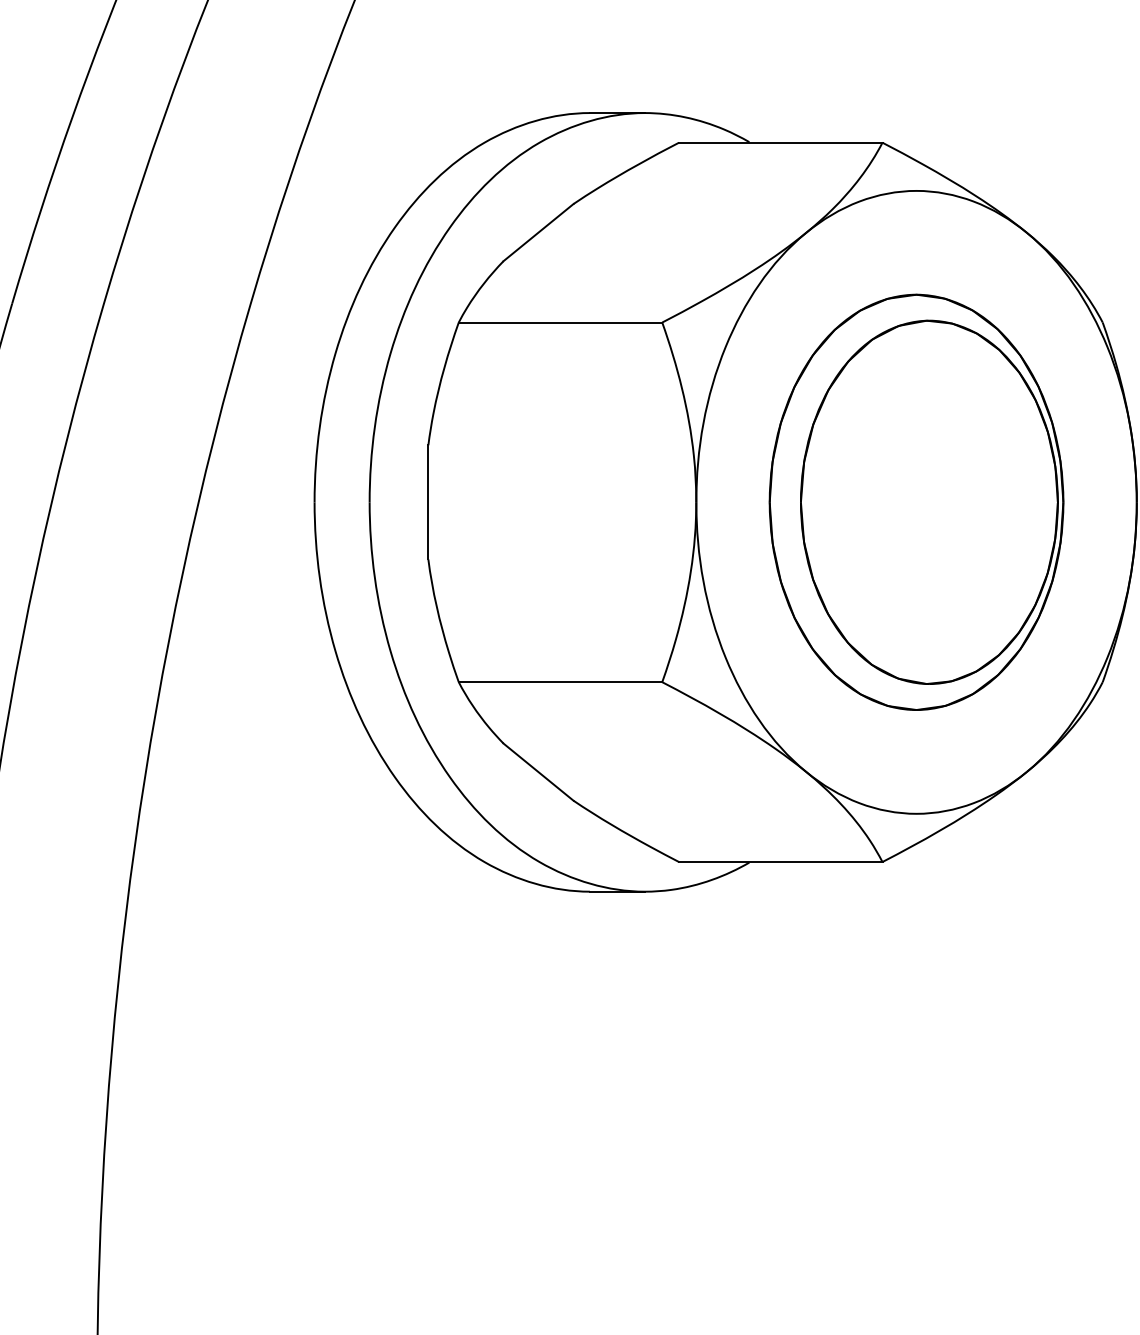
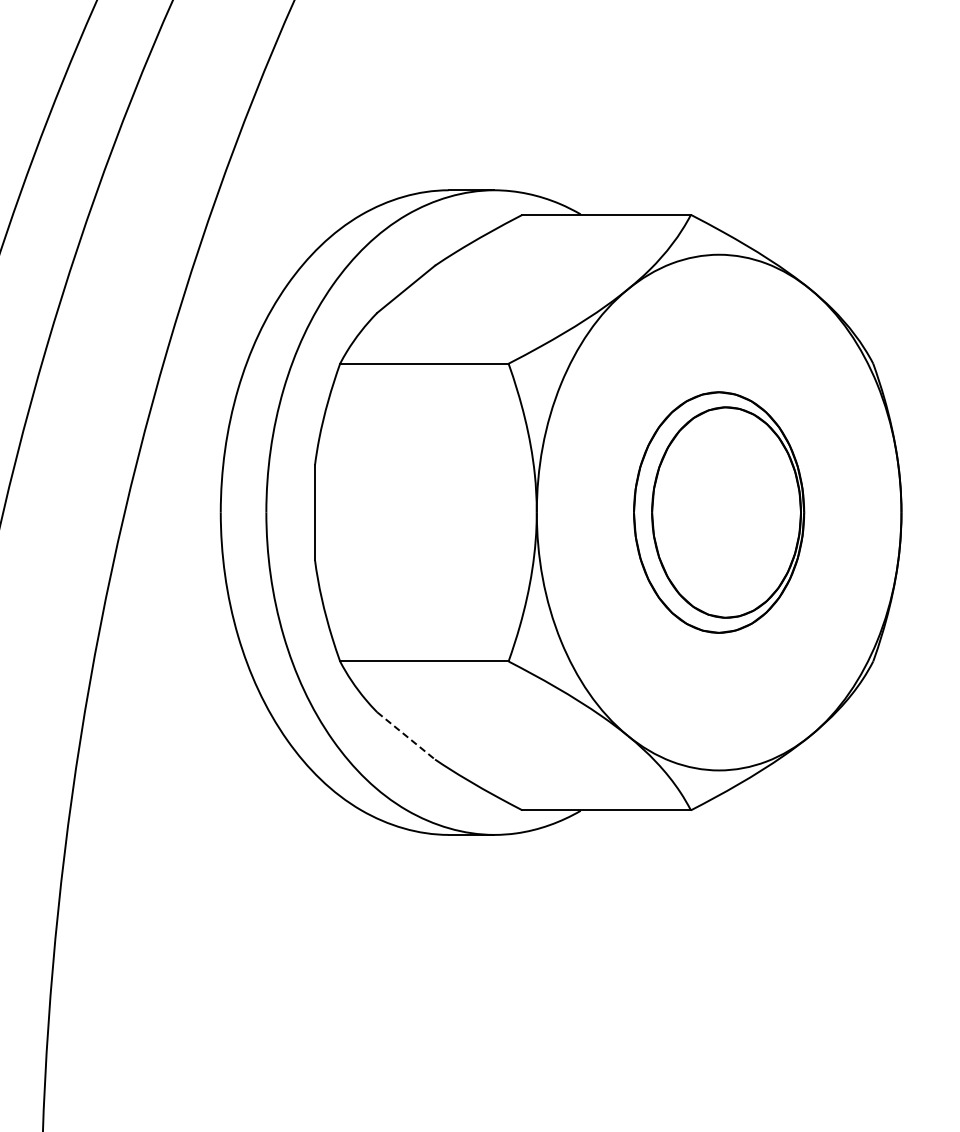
part: (915, 502) -> (718, 512), size x0.7
line: (538, 772) -> (406, 736), solid -> dashed

